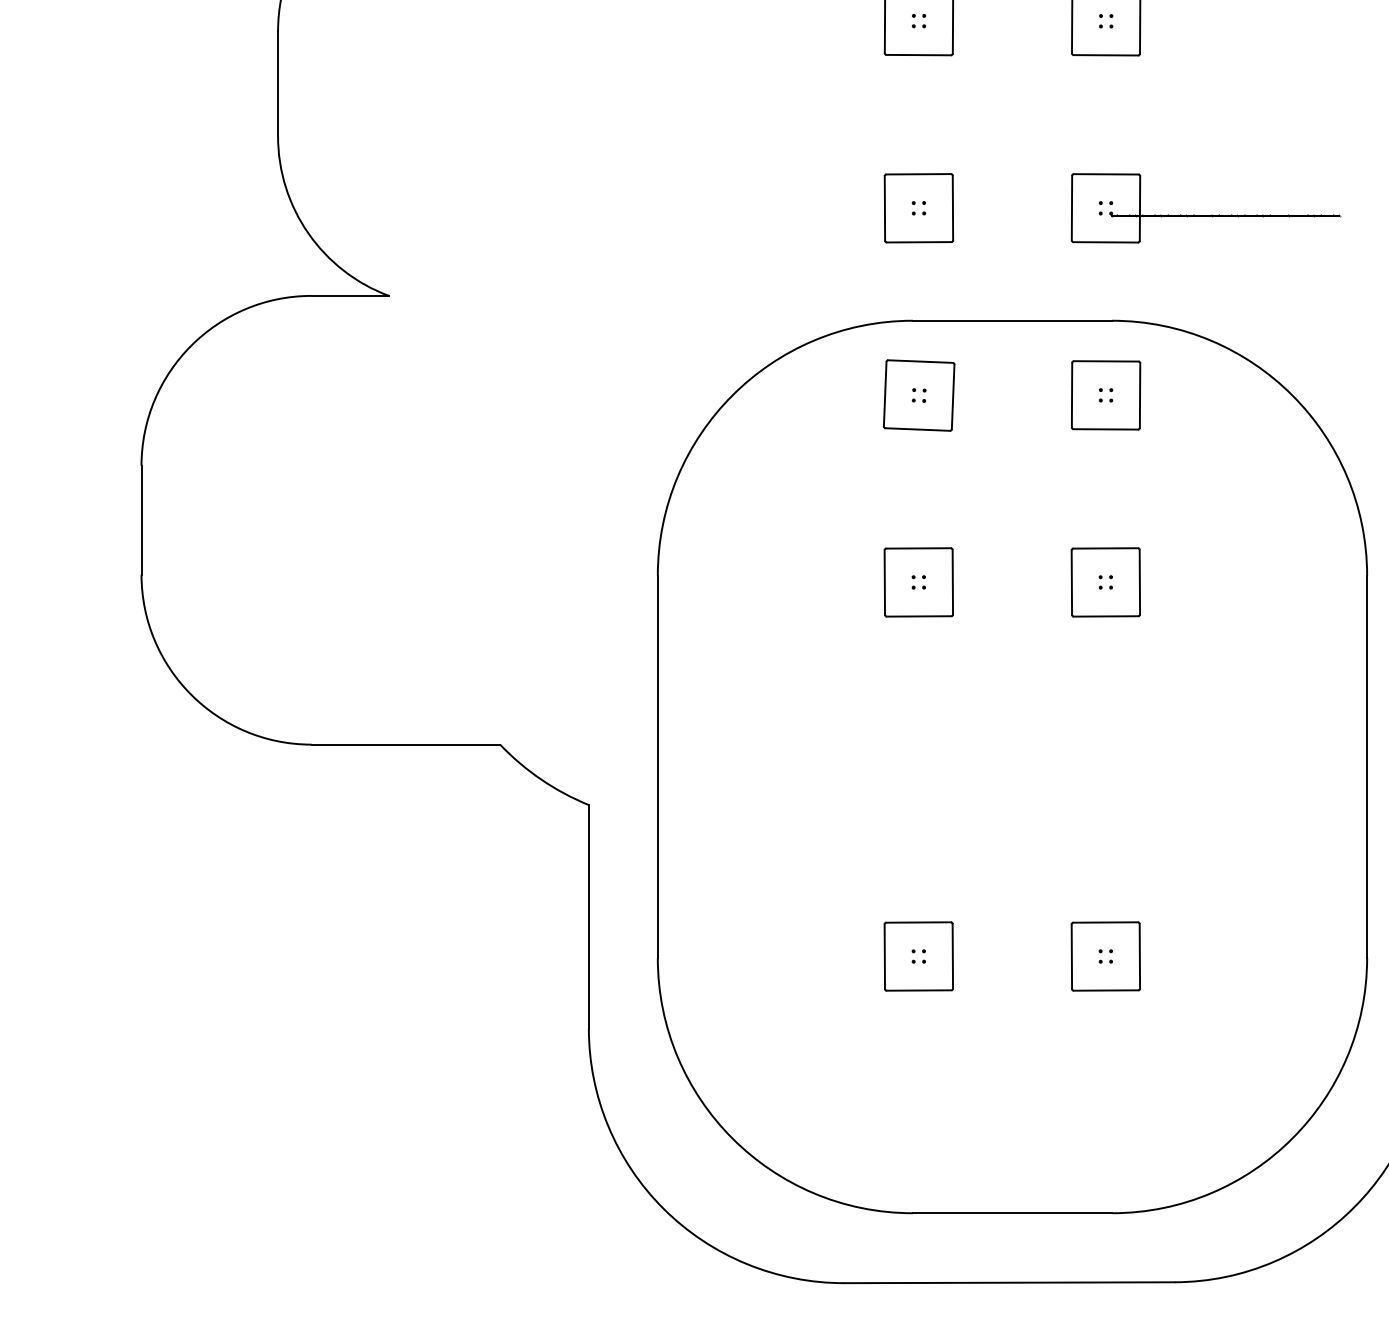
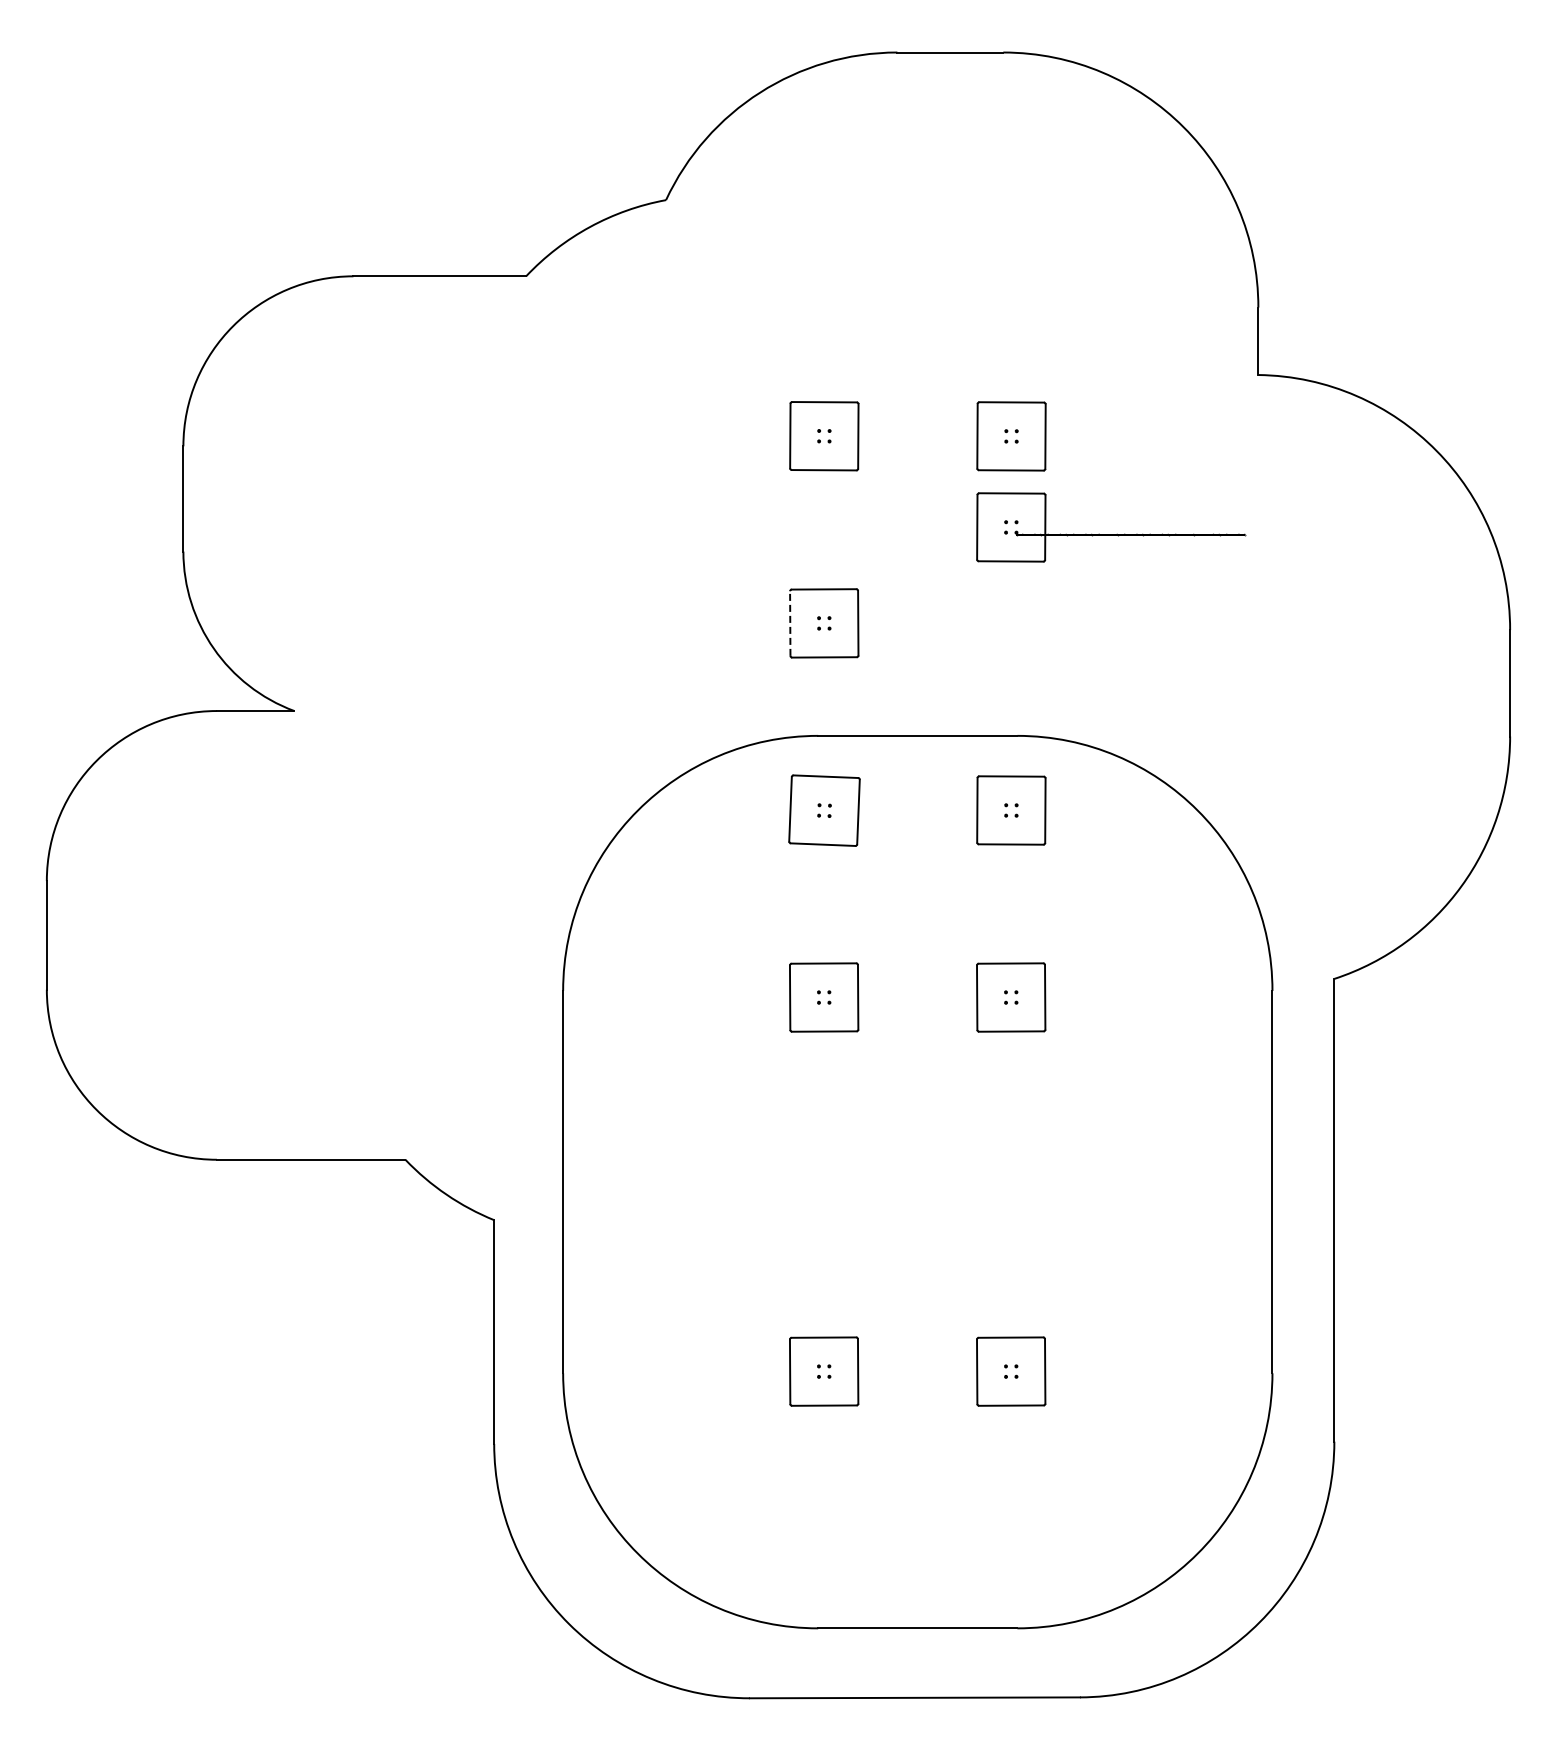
line: (885, 208) -> (790, 623), solid -> dashed
part: (1206, 215) -> (1111, 534), moved

